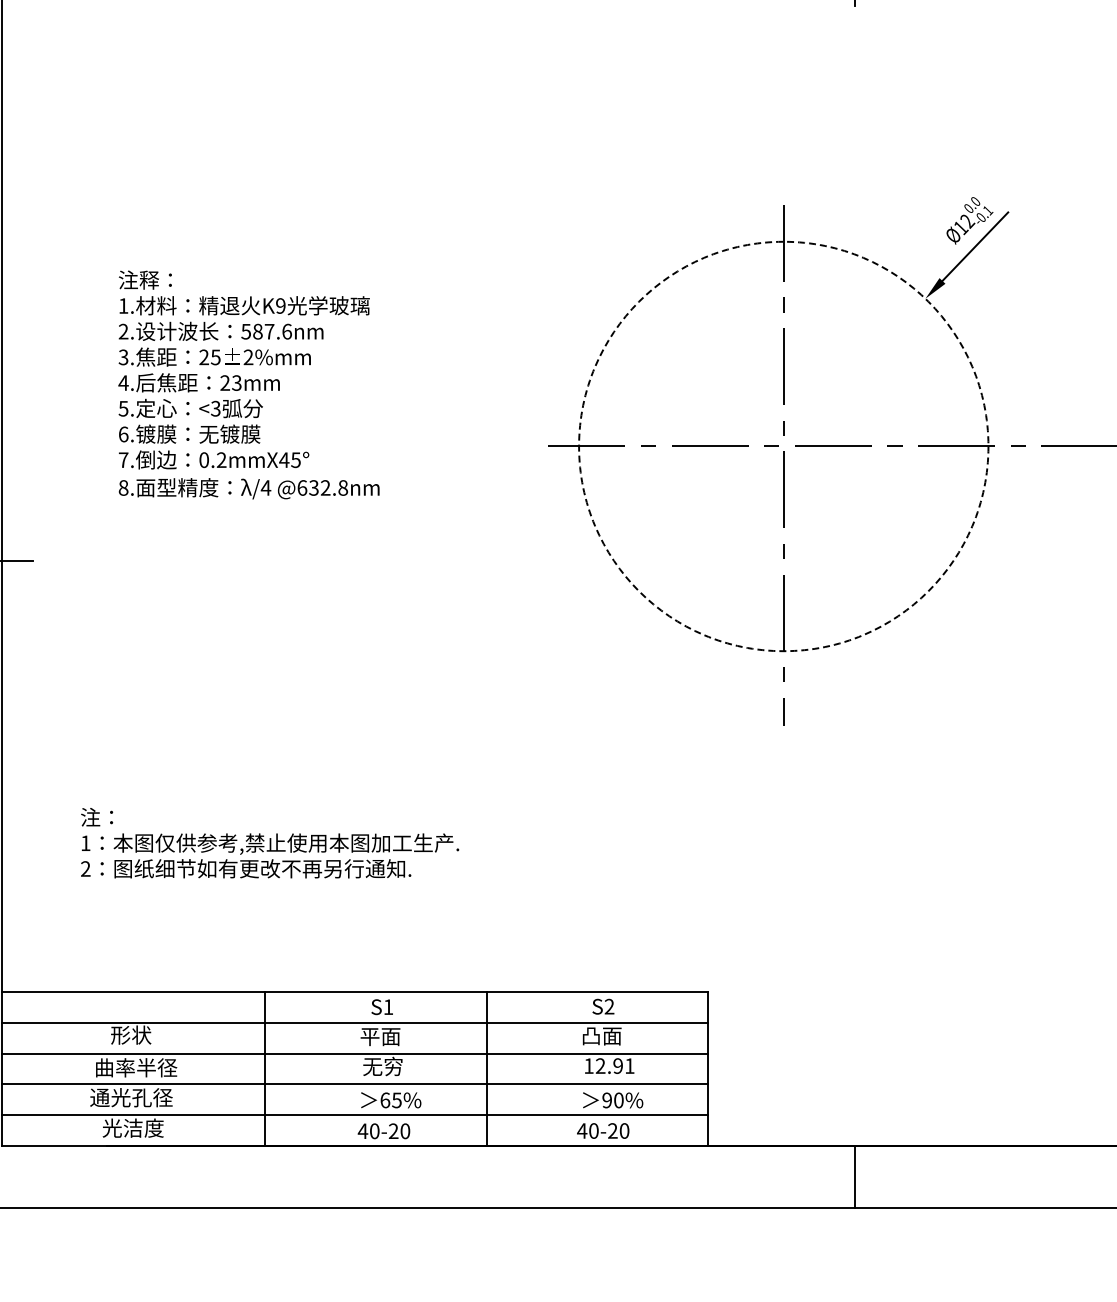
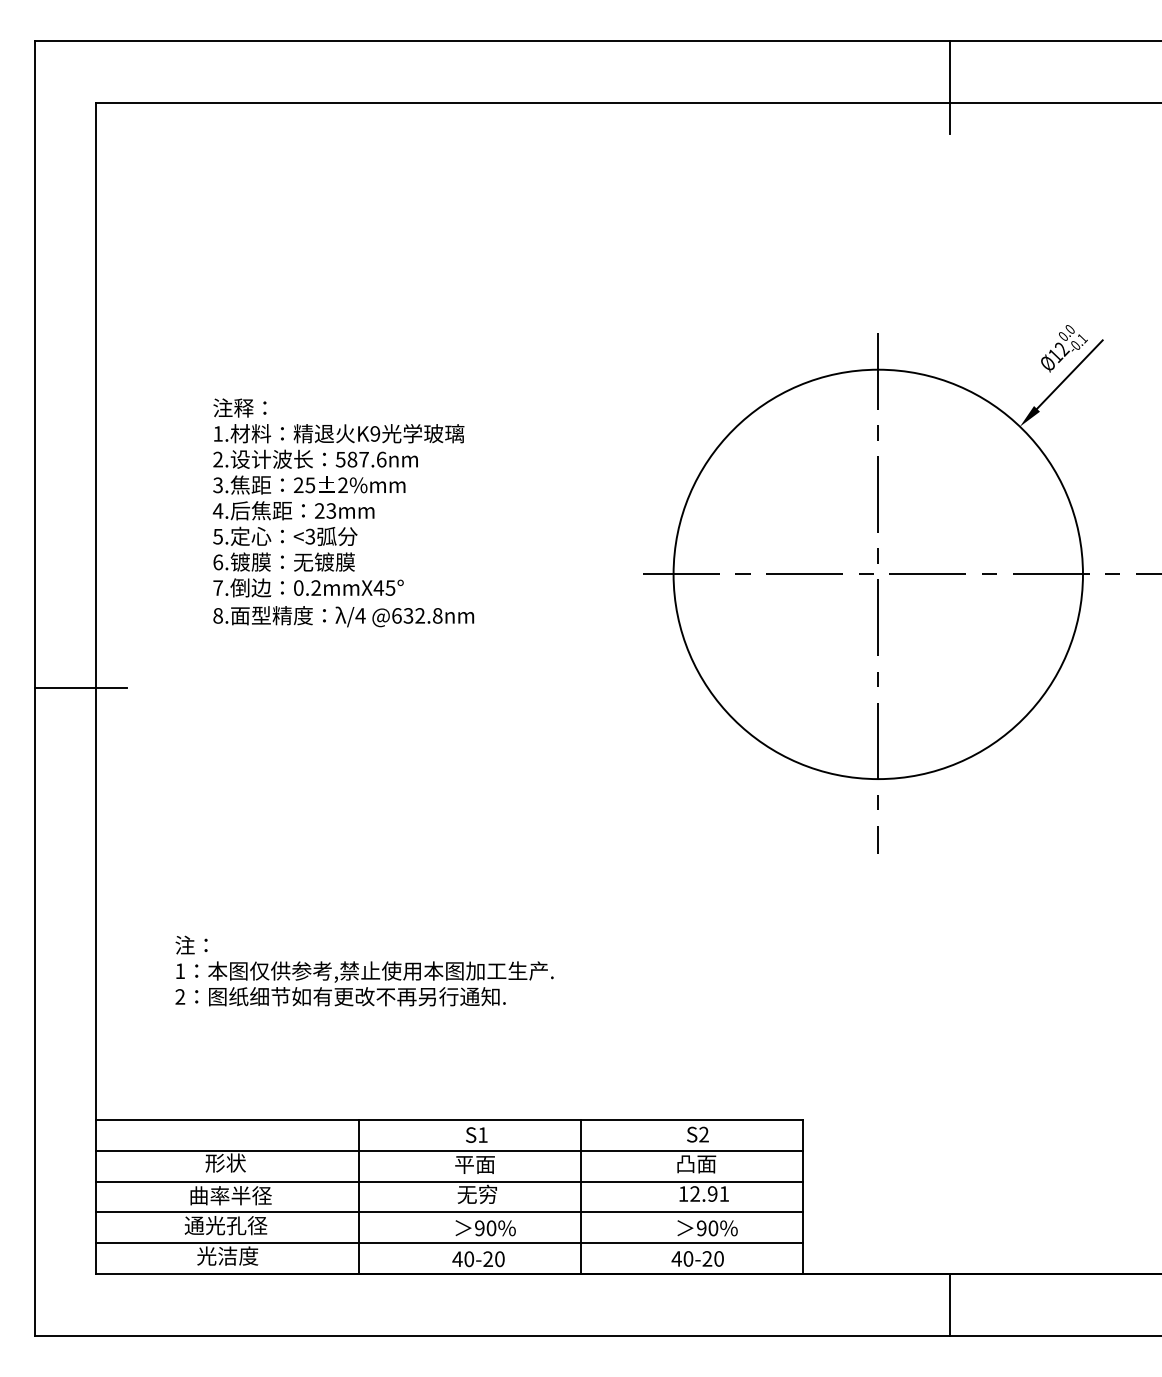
circle: (782, 446) -> (877, 574), dashed -> solid
text: (390, 1100) -> (485, 1228), 65% -> 90%

